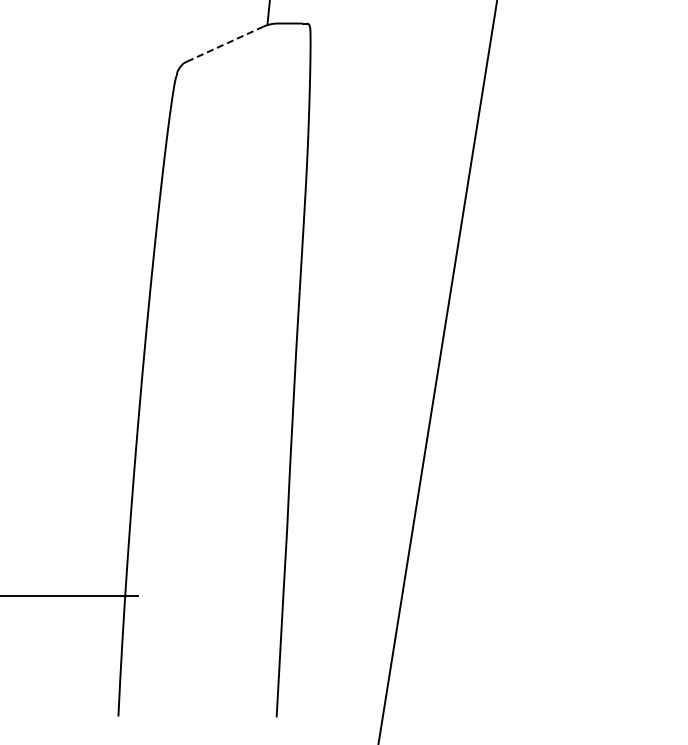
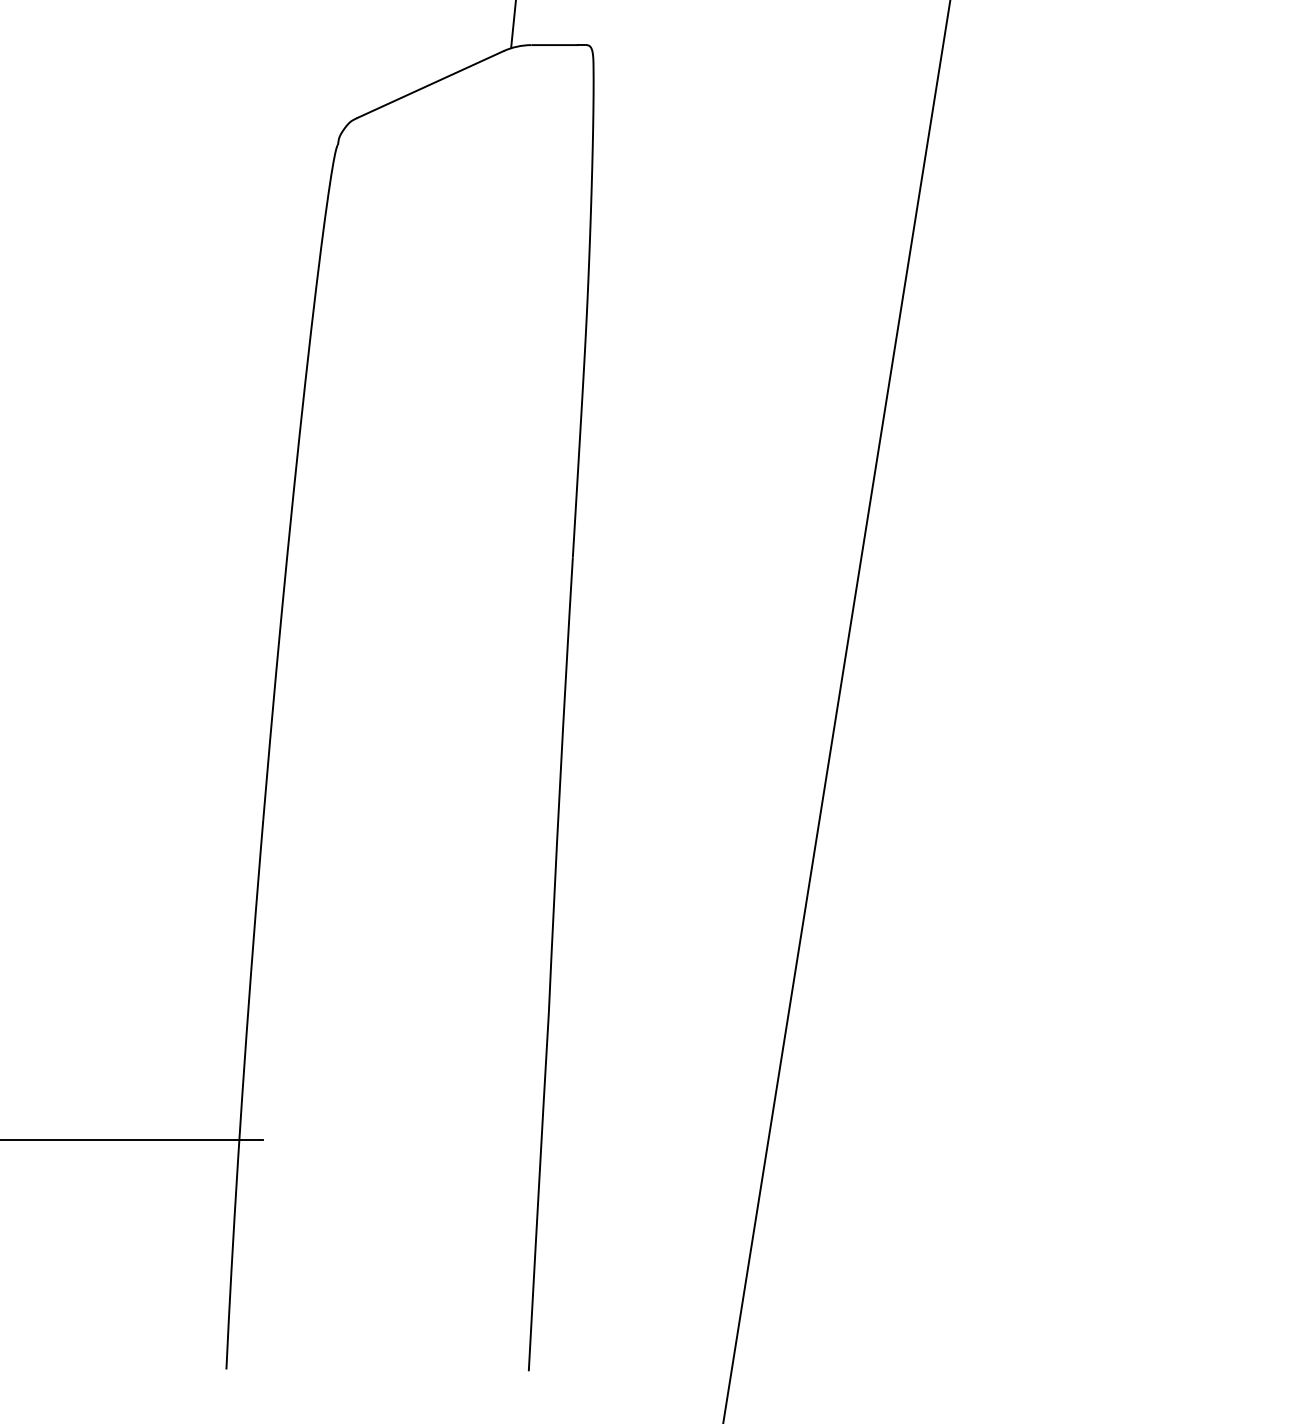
line: (225, 44) -> (431, 85), dashed -> solid

